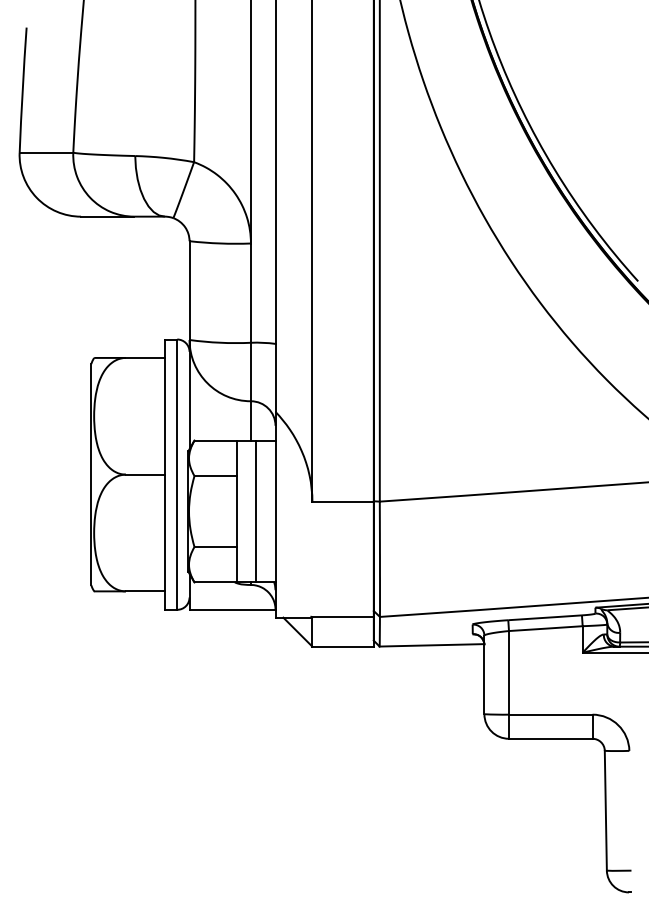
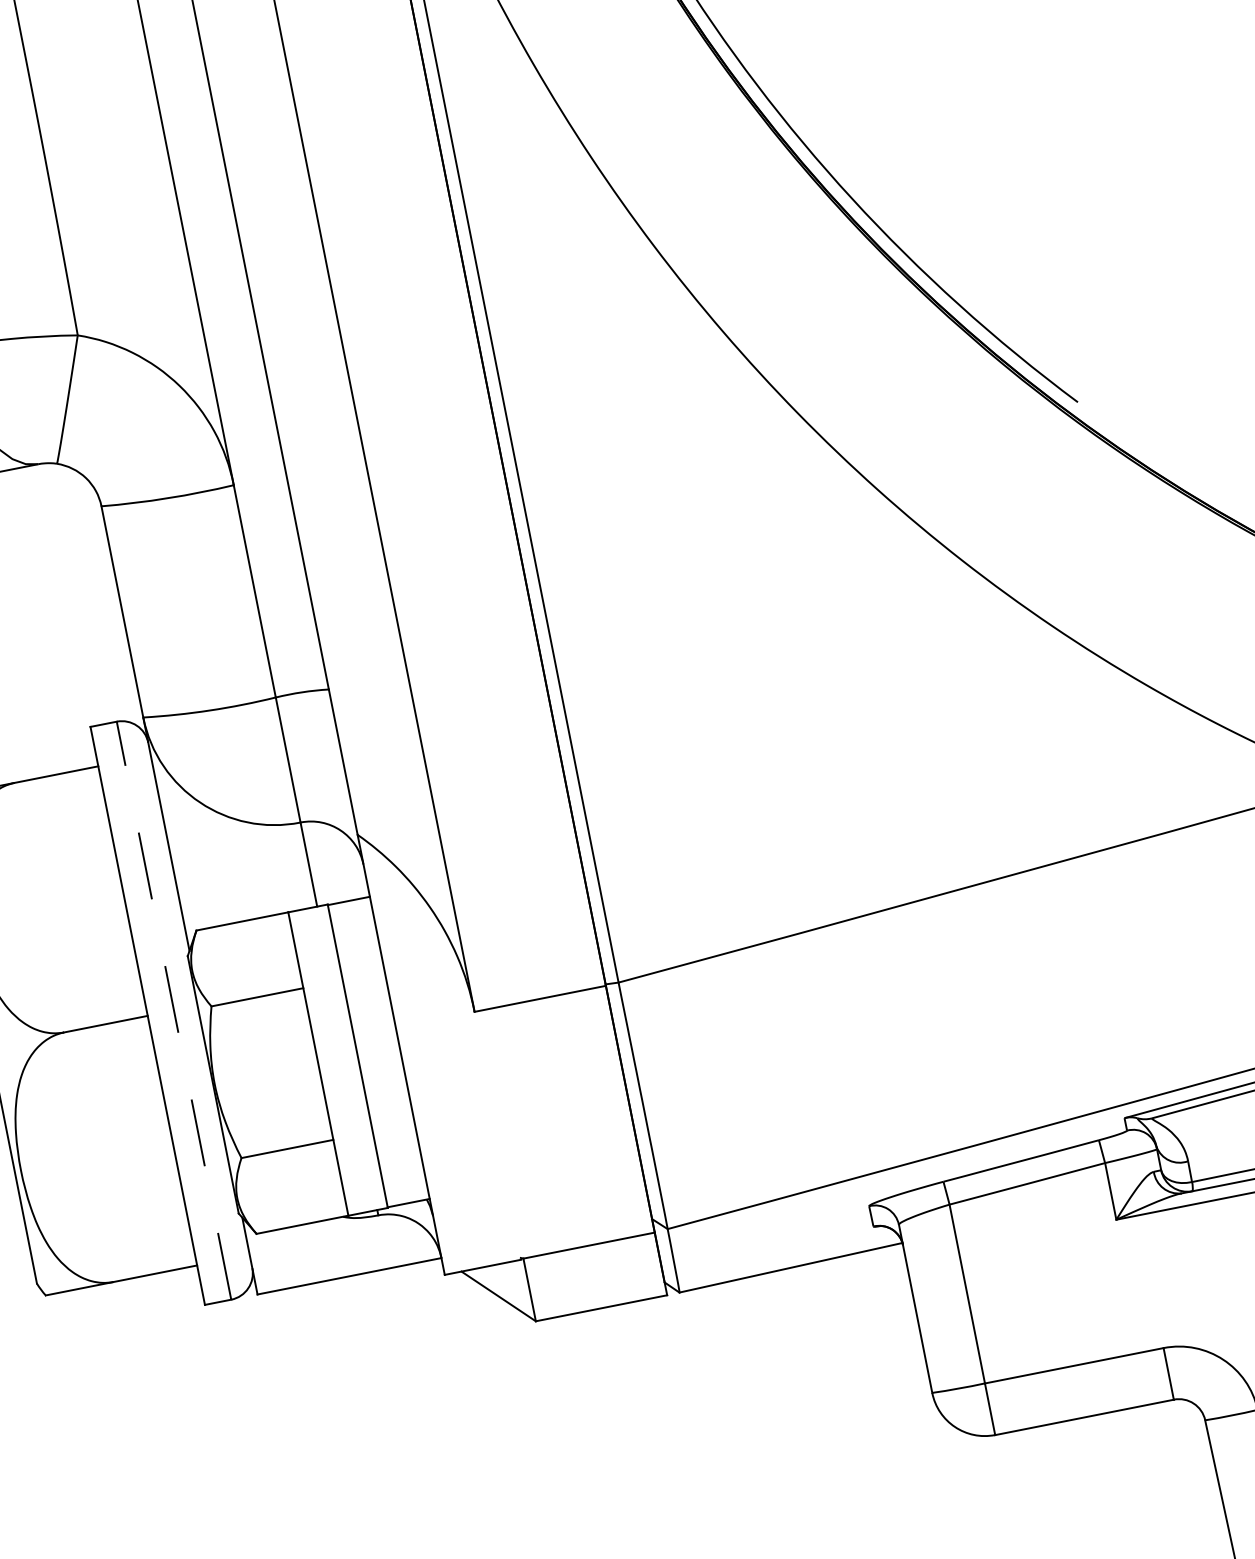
line: (177, 474) -> (174, 1010), solid -> dashed

